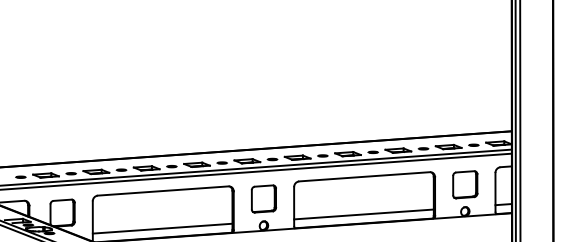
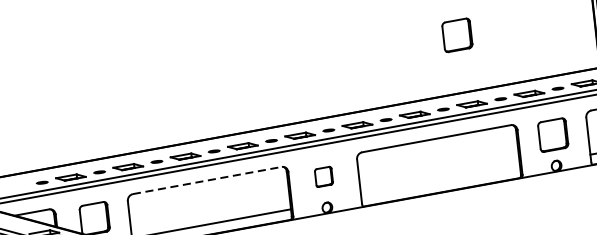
part: (392, 89) -> (457, 35), added
line: (163, 191) -> (207, 181), solid -> dashed
part: (263, 198) -> (323, 176), size x0.6
line: (363, 214) -> (440, 182), removed

